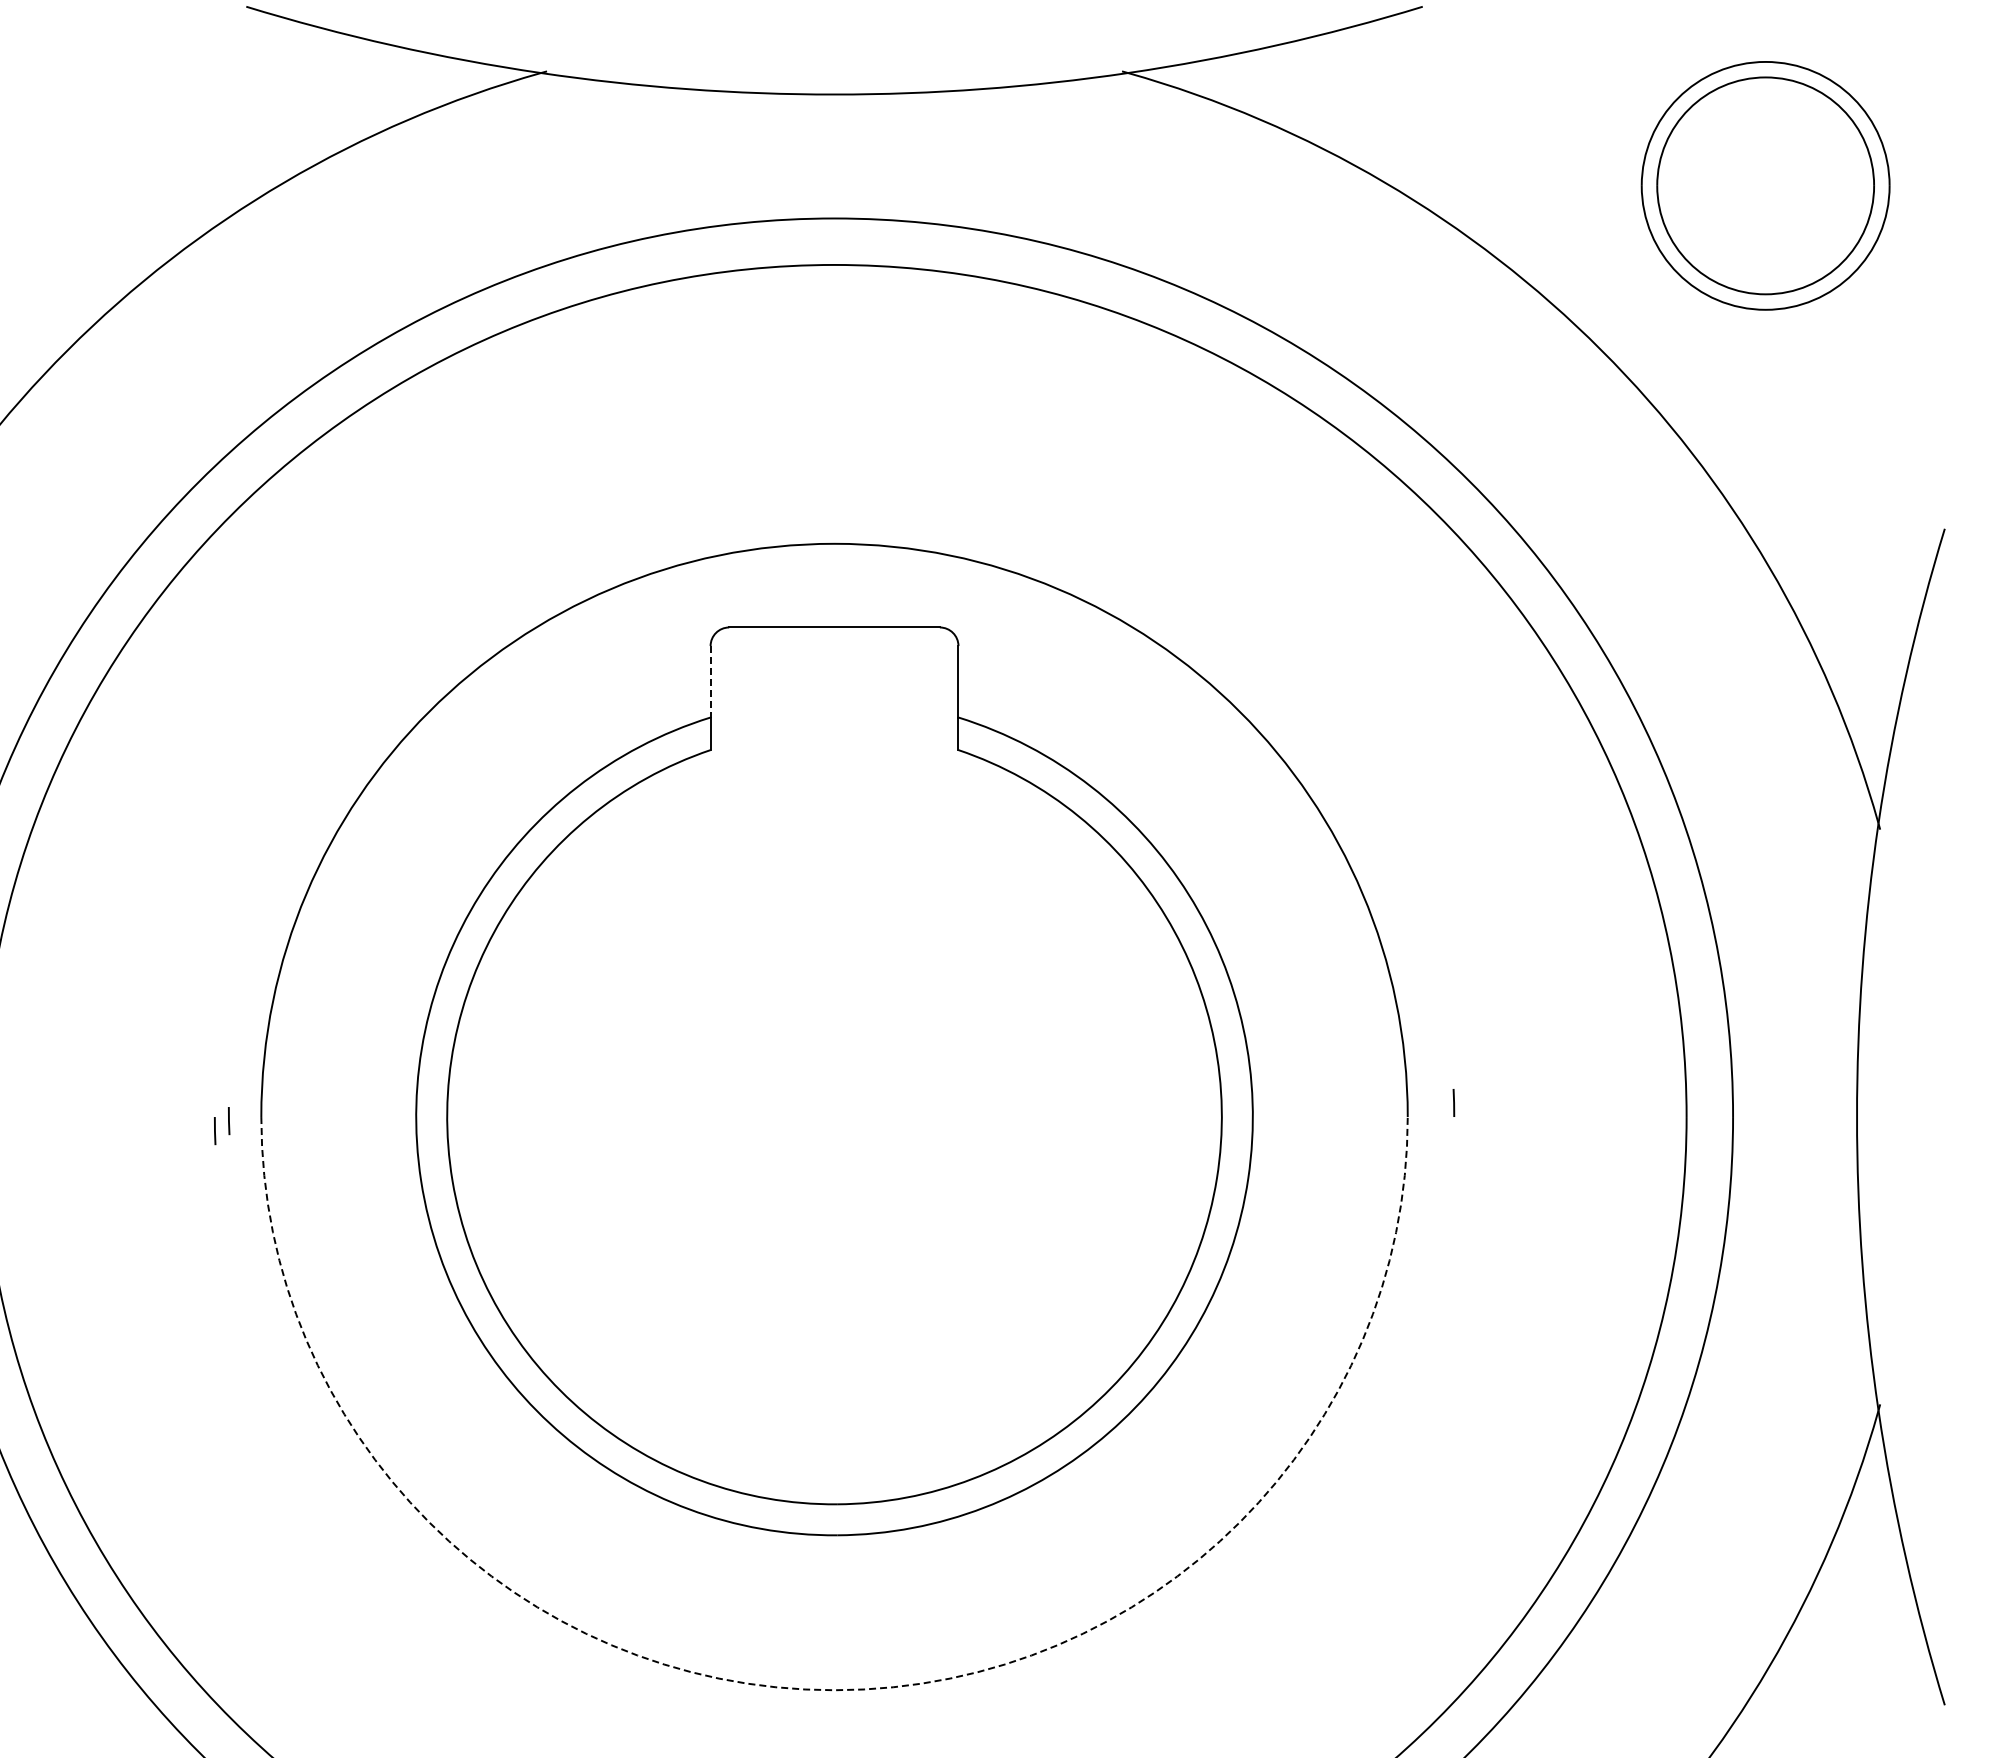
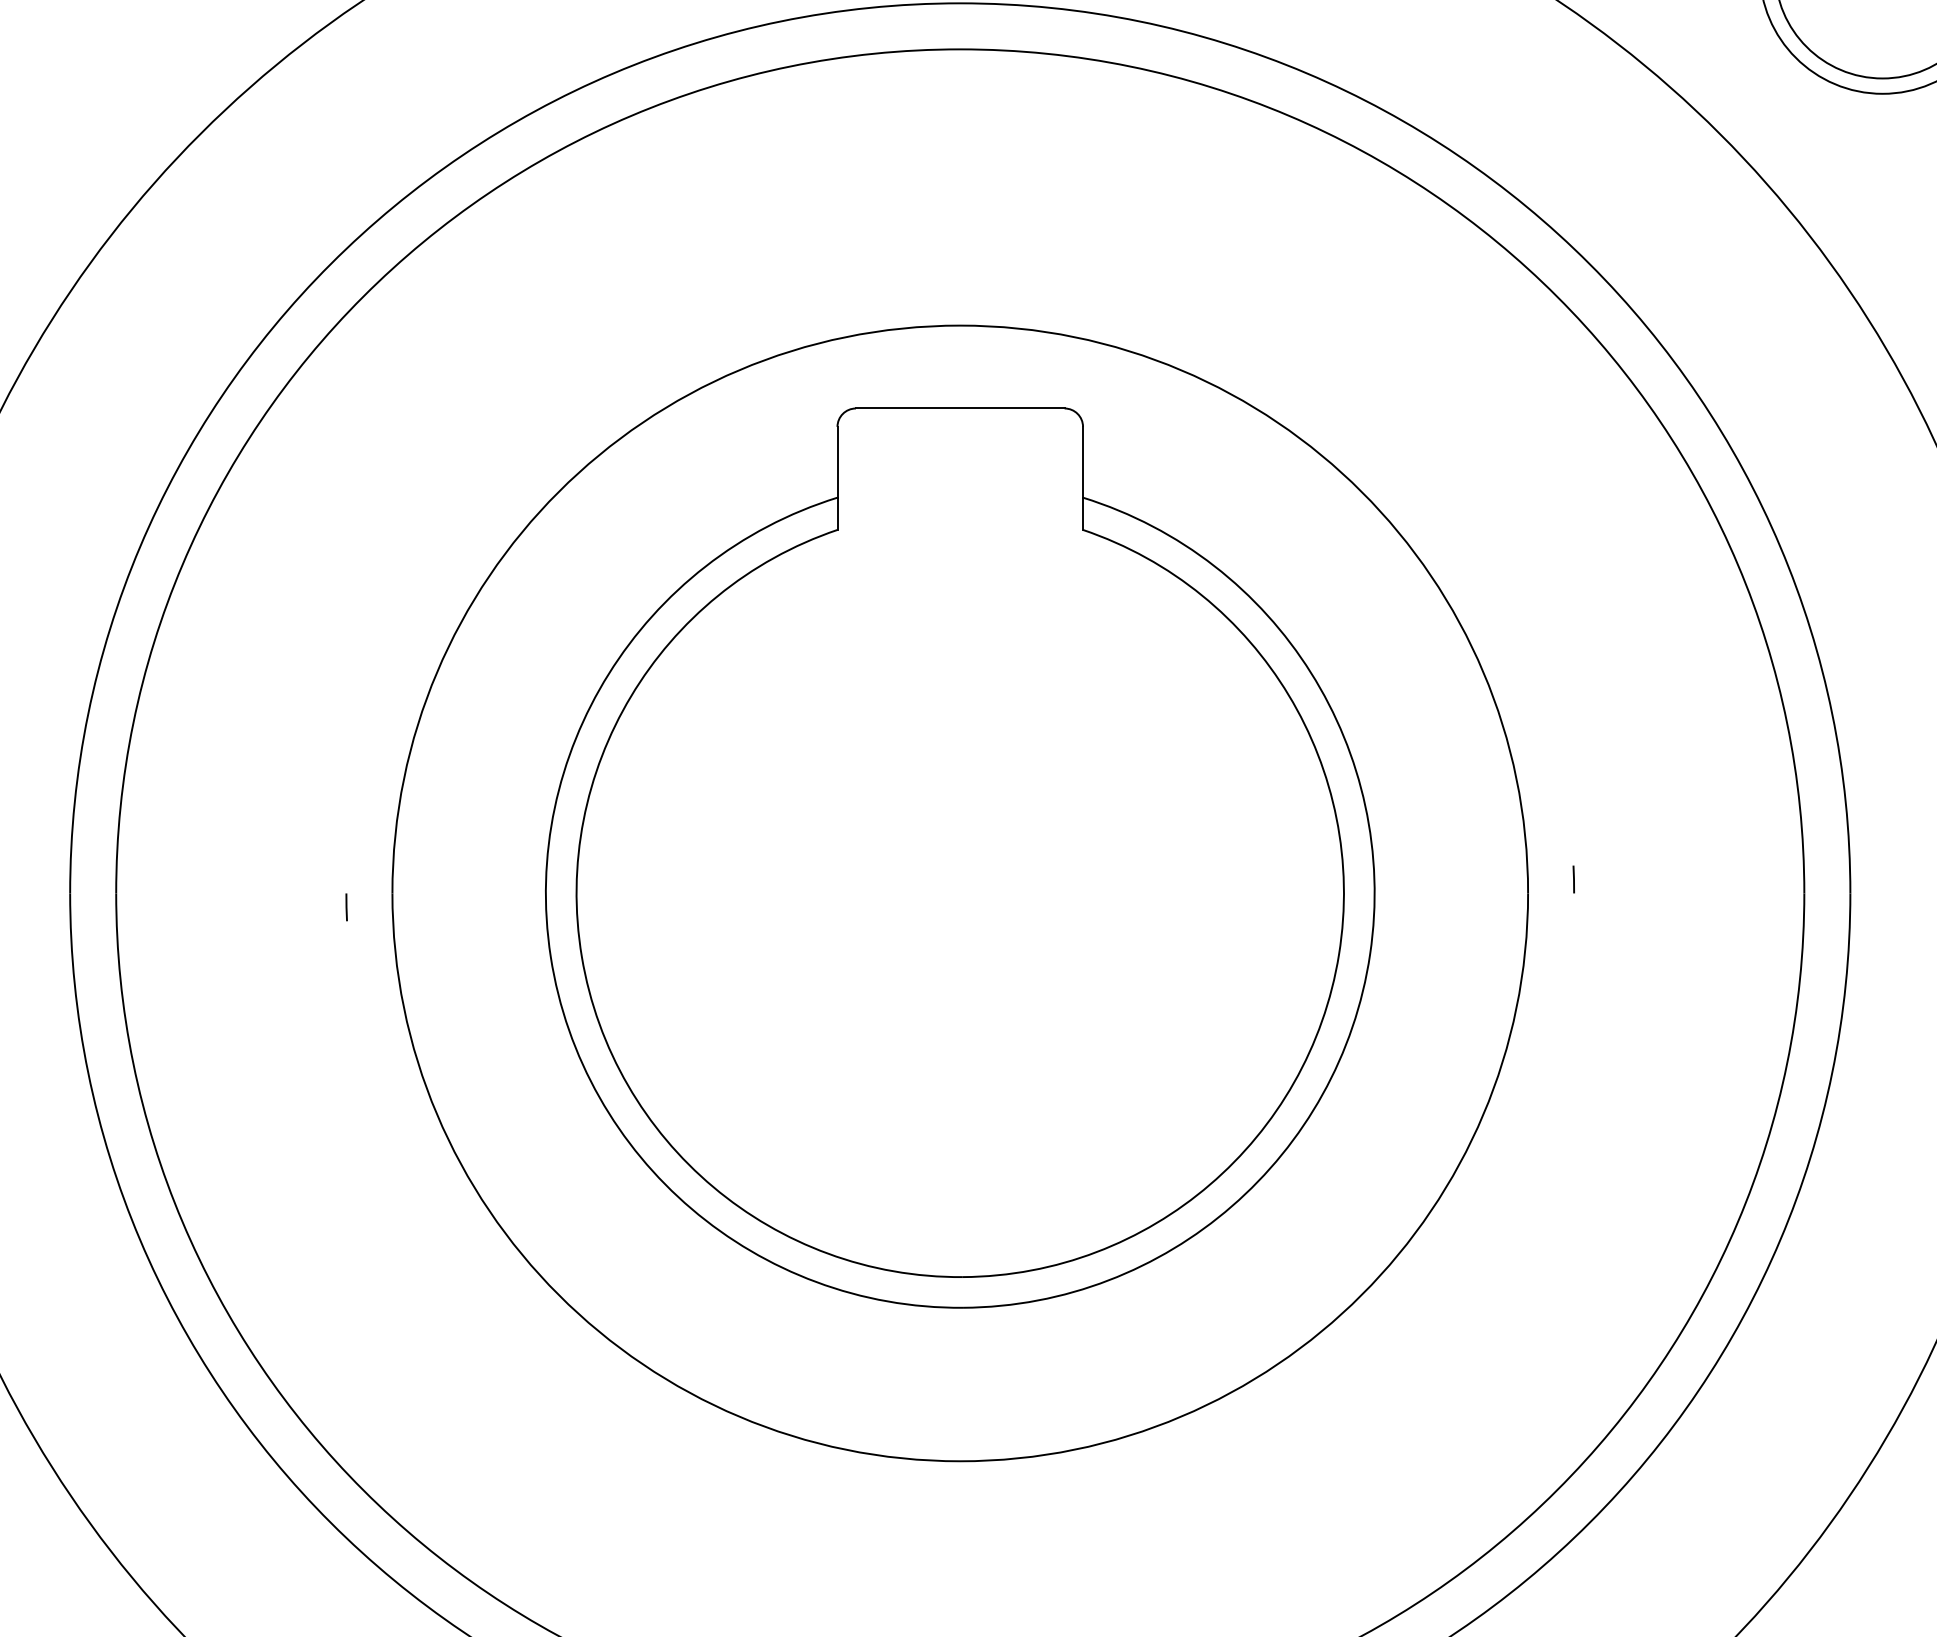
line: (710, 681) -> (837, 462), dashed -> solid
line: (229, 1121) -> (360, 897), removed
arc: (834, 1690) -> (960, 1461), dashed -> solid

